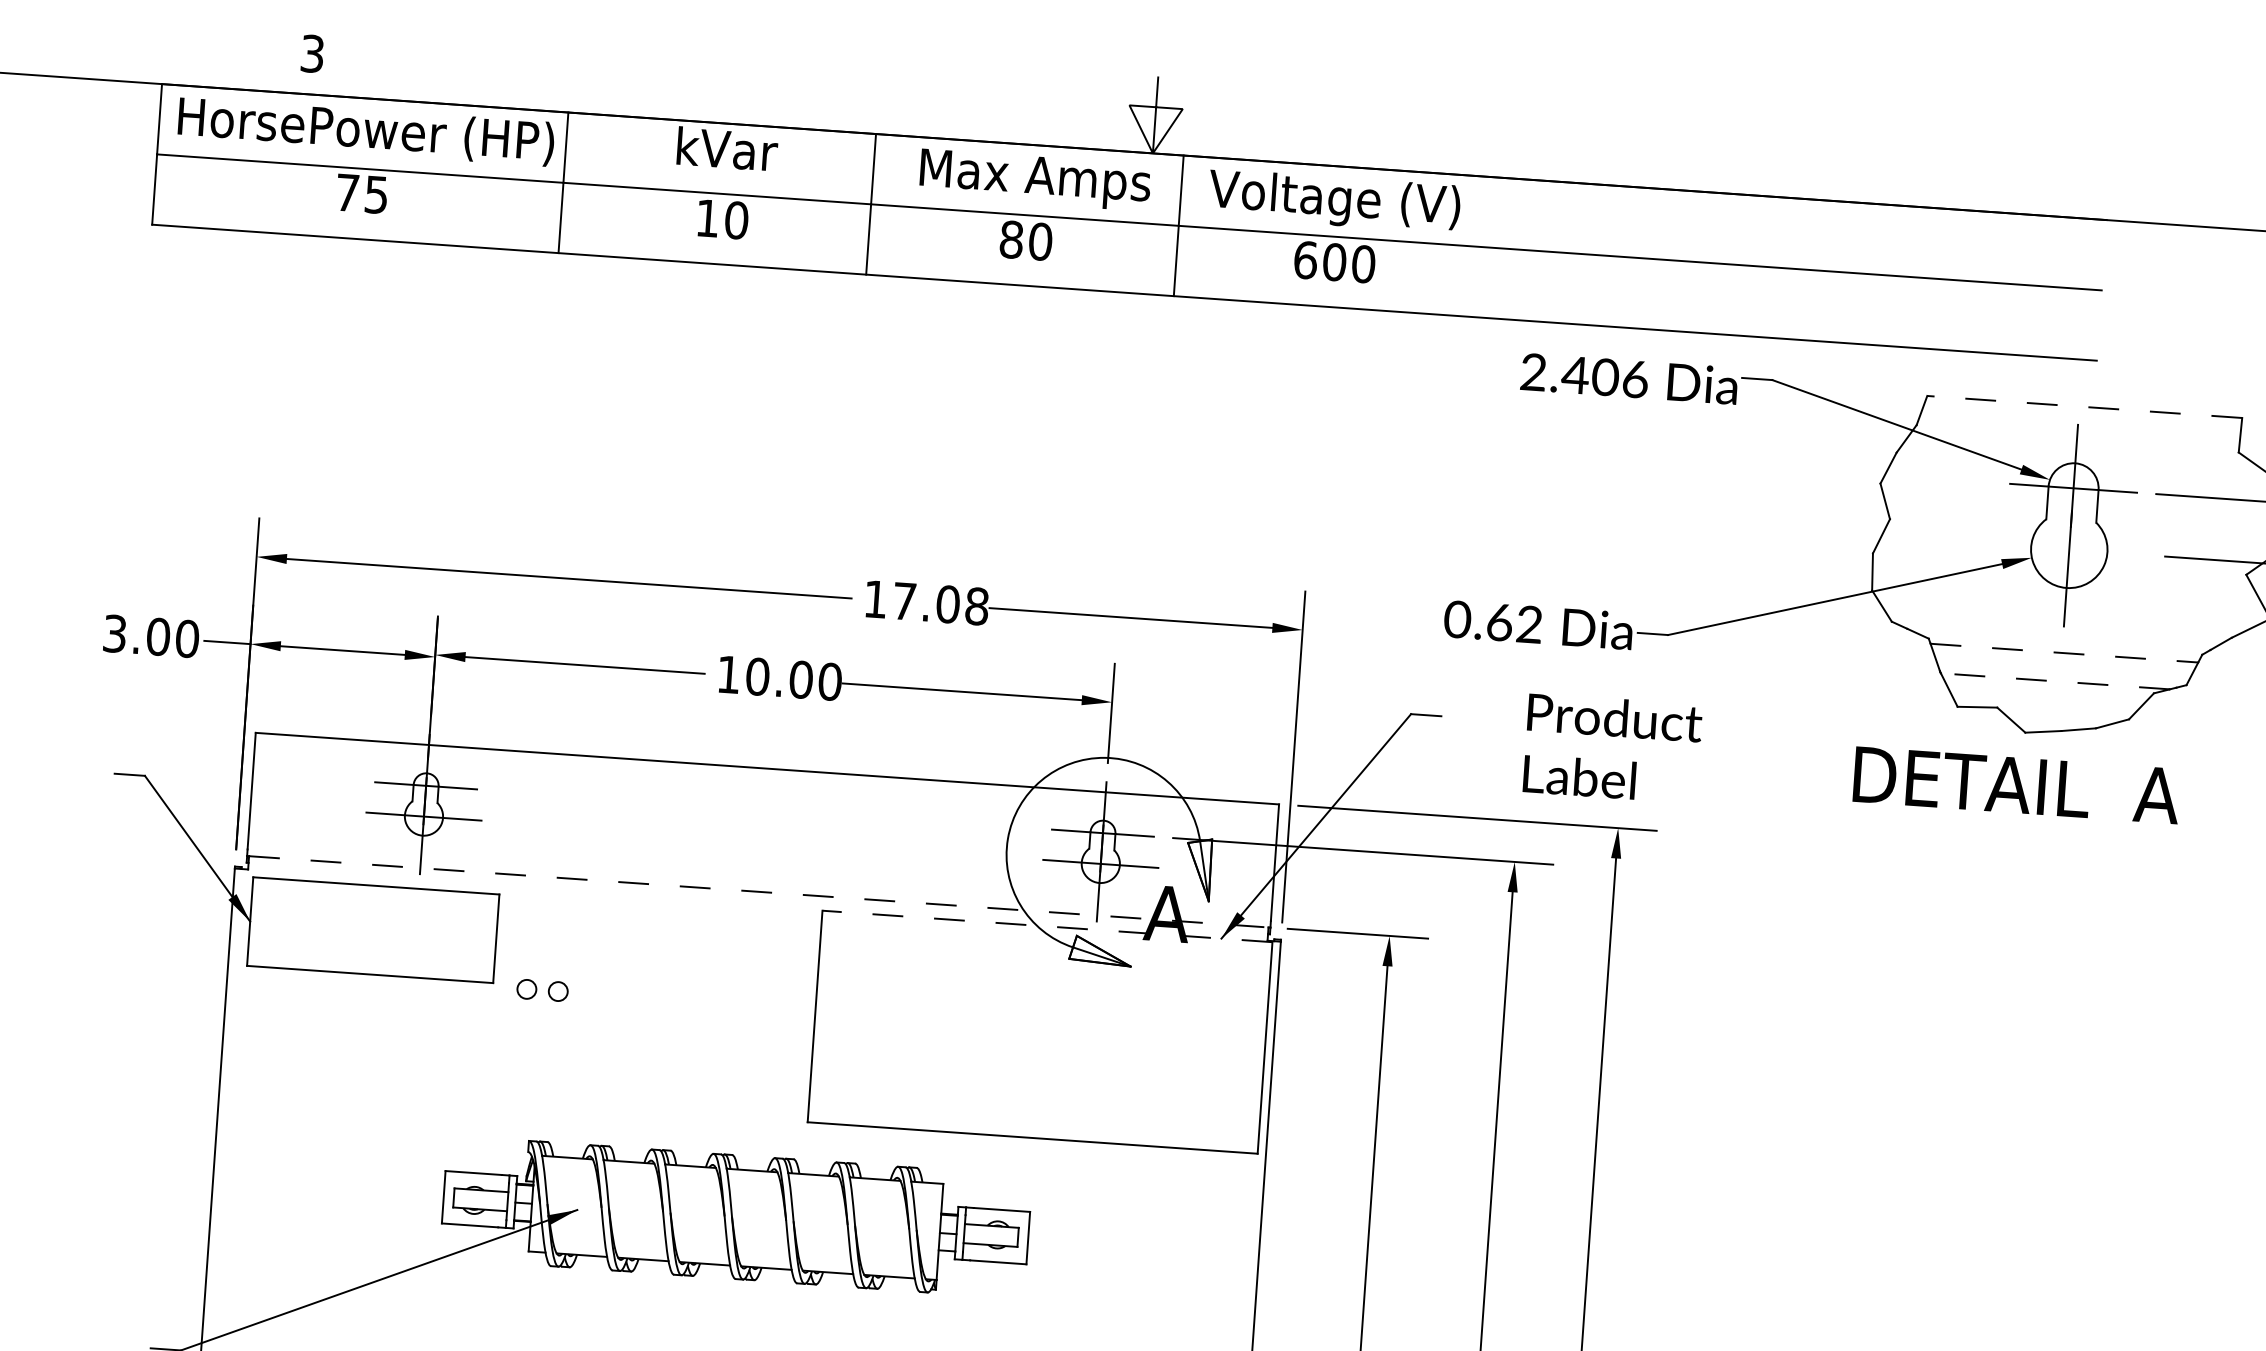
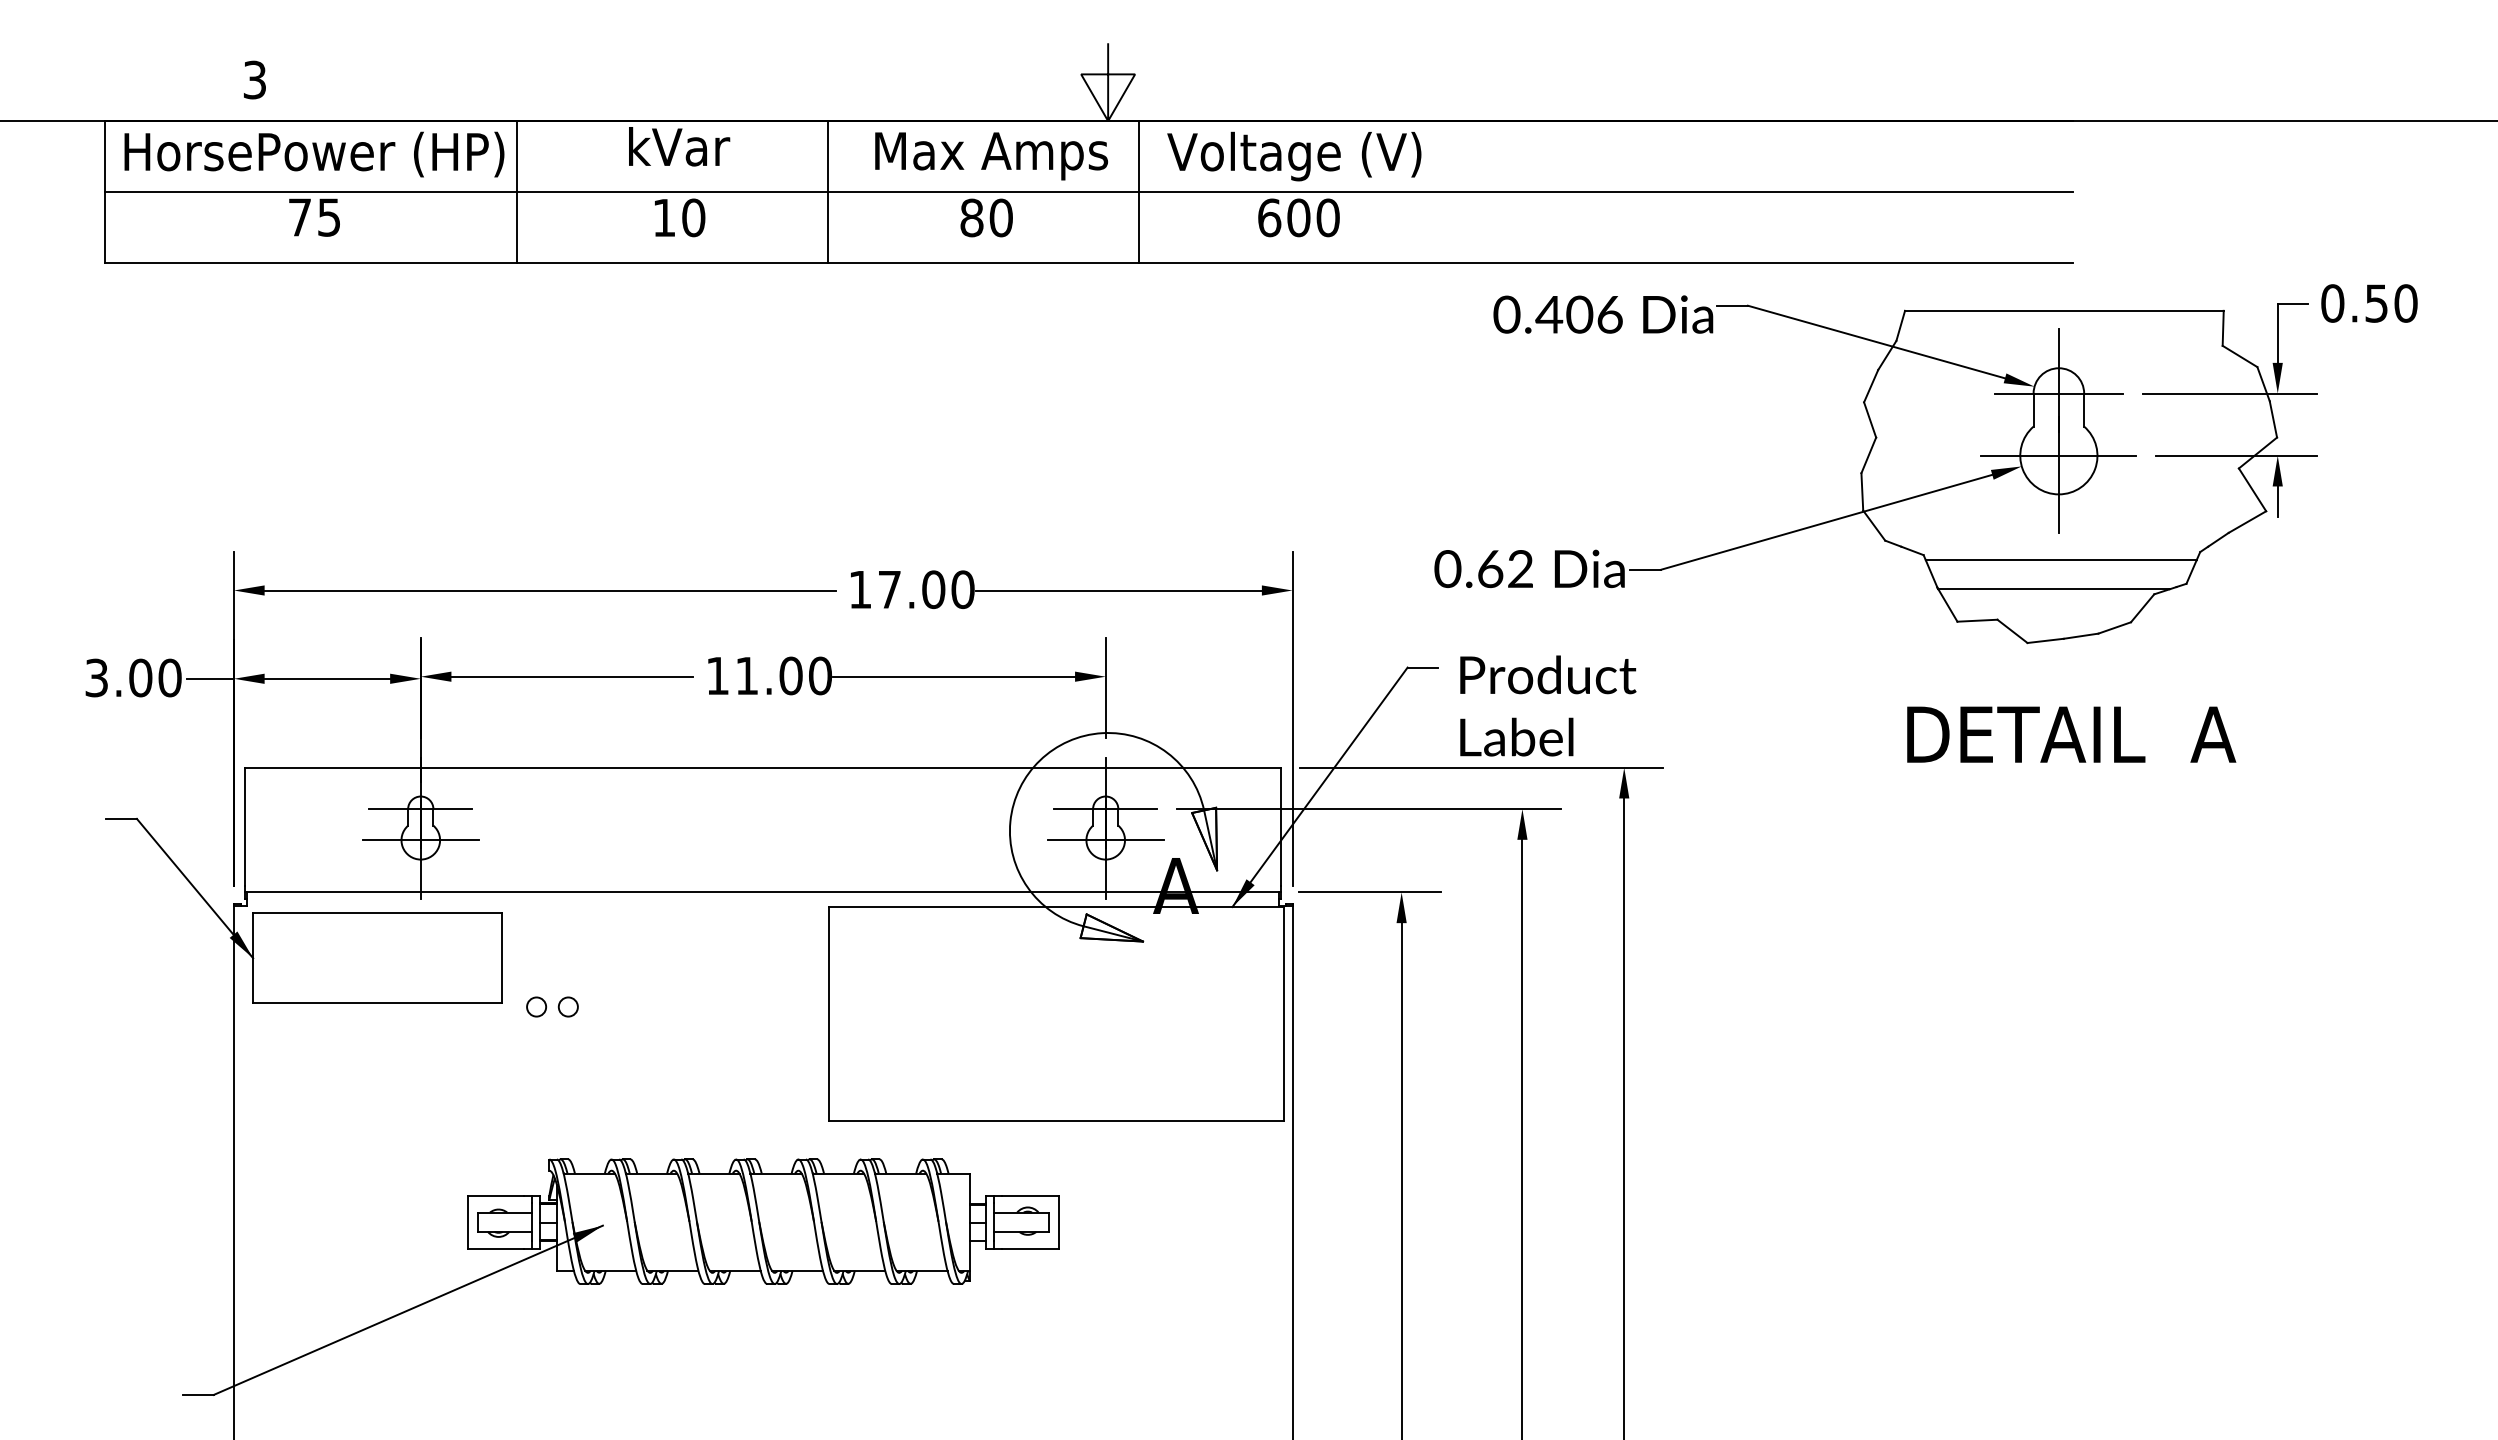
text: (1533, 372) -> (1506, 314), 2.406 -> 0.406
line: (2083, 406) -> (2063, 310), dashed -> solid
line: (2068, 549) -> (2058, 455), added
text: (976, 606) -> (962, 589), 17.08 -> 17.00
line: (2064, 653) -> (2061, 560), dashed -> solid
text: (757, 676) -> (746, 675), 10.00 -> 11.00
line: (2055, 681) -> (2054, 589), dashed -> solid
text: (1613, 748) -> (1548, 705), moved
text: (2016, 785) -> (2071, 734), moved
line: (759, 891) -> (763, 892), dashed -> solid
line: (1047, 926) -> (1056, 907), dashed -> solid

